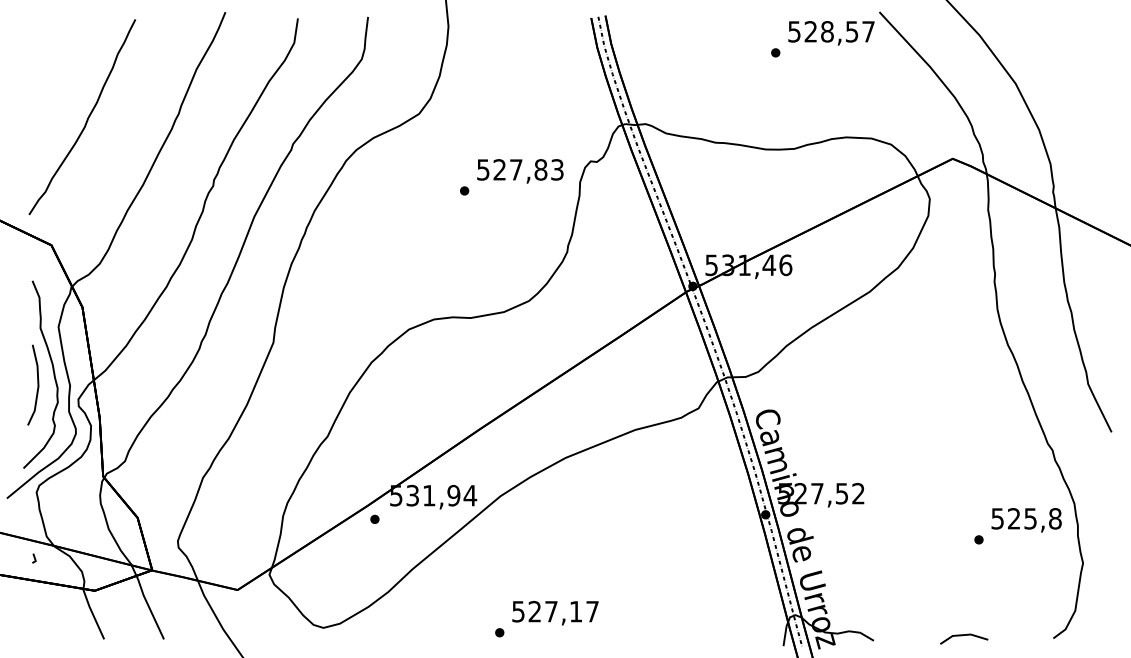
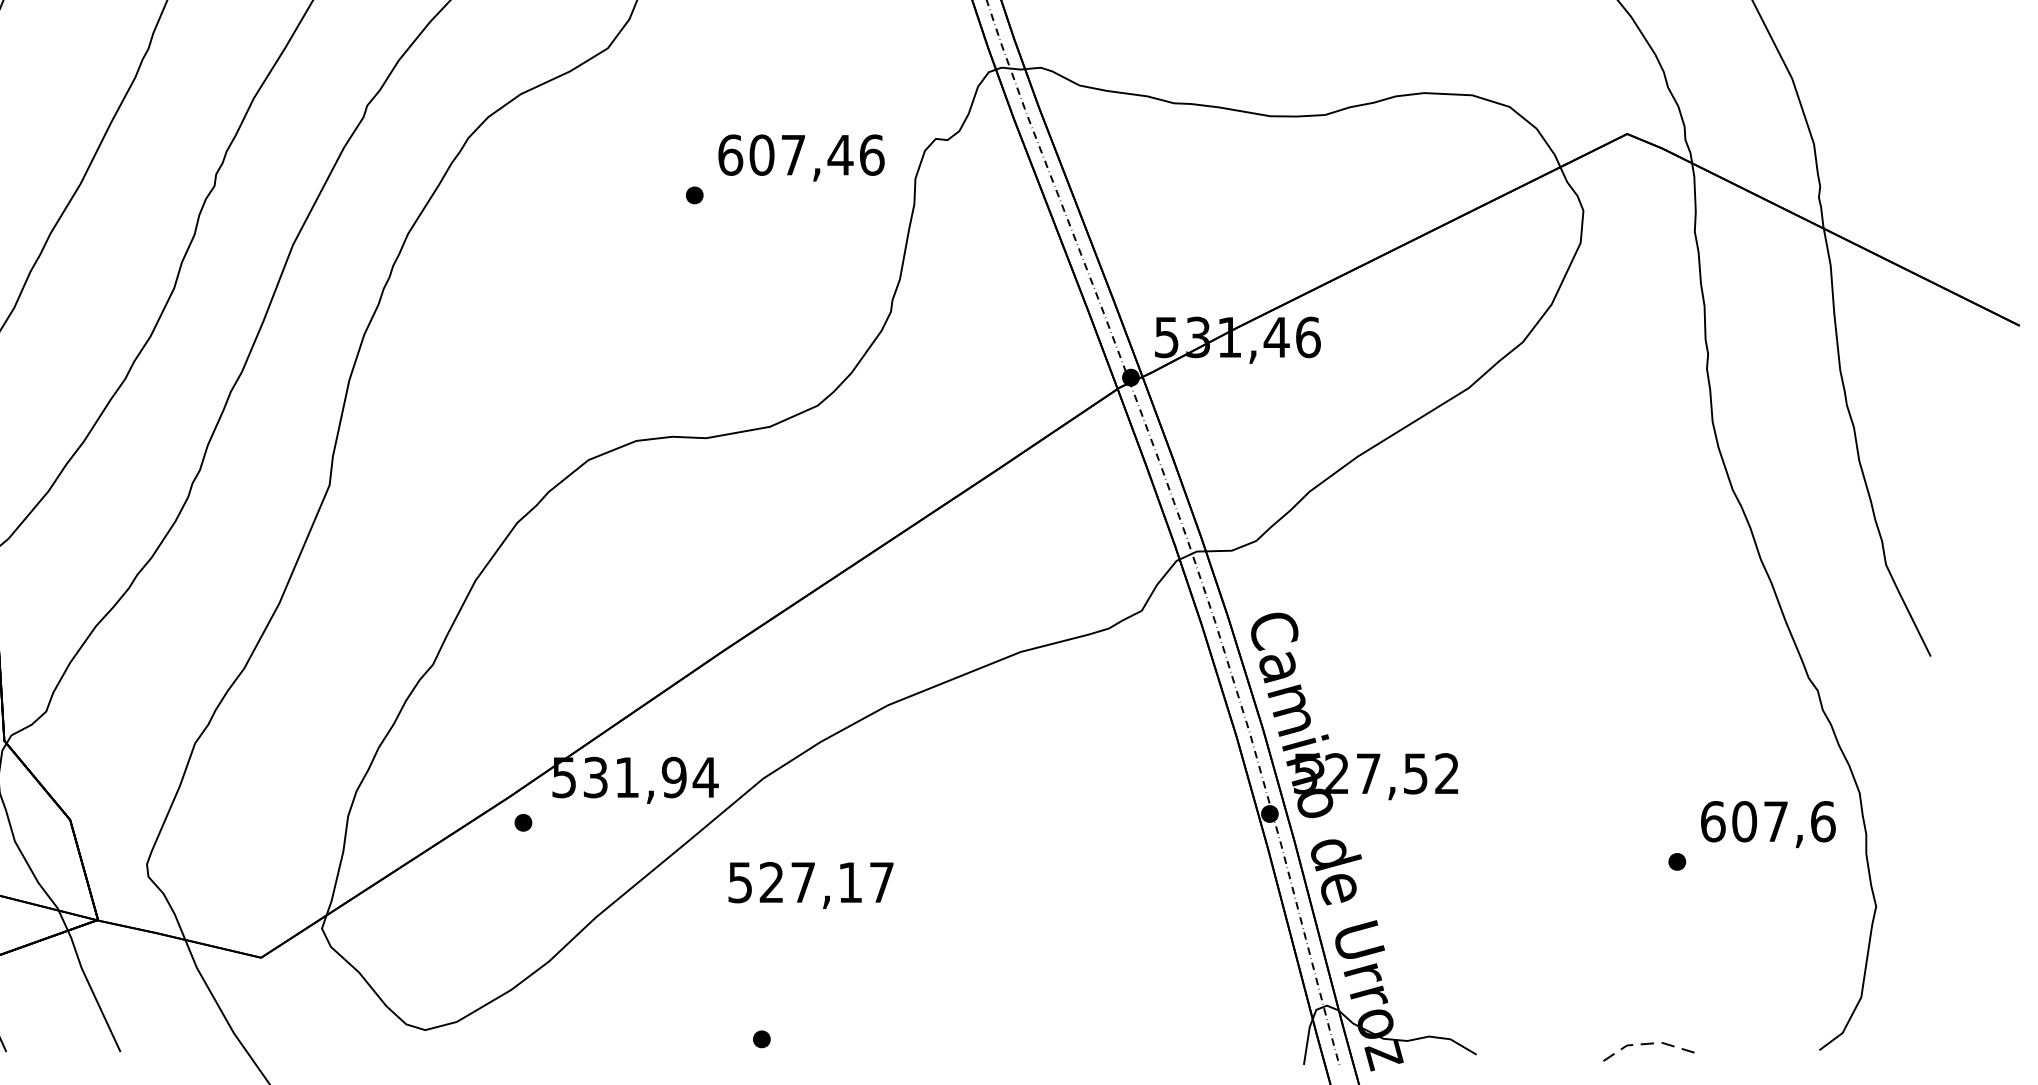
text: (520, 169) -> (801, 154), 527,83 -> 607,46
text: (1026, 518) -> (1768, 821), 525,8 -> 607,6
text: (555, 612) -> (811, 884), moved
line: (964, 635) -> (1649, 1044), solid -> dashed

